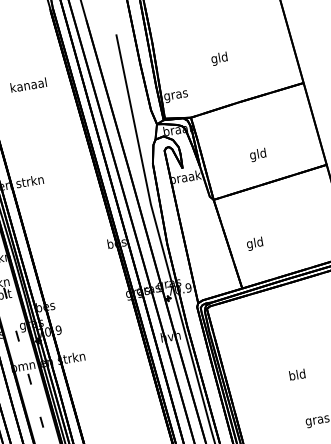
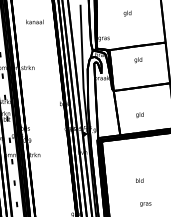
text: (219, 58) -> (127, 13), moved
text: (258, 155) -> (138, 60), moved
text: (253, 242) -> (139, 114), moved

